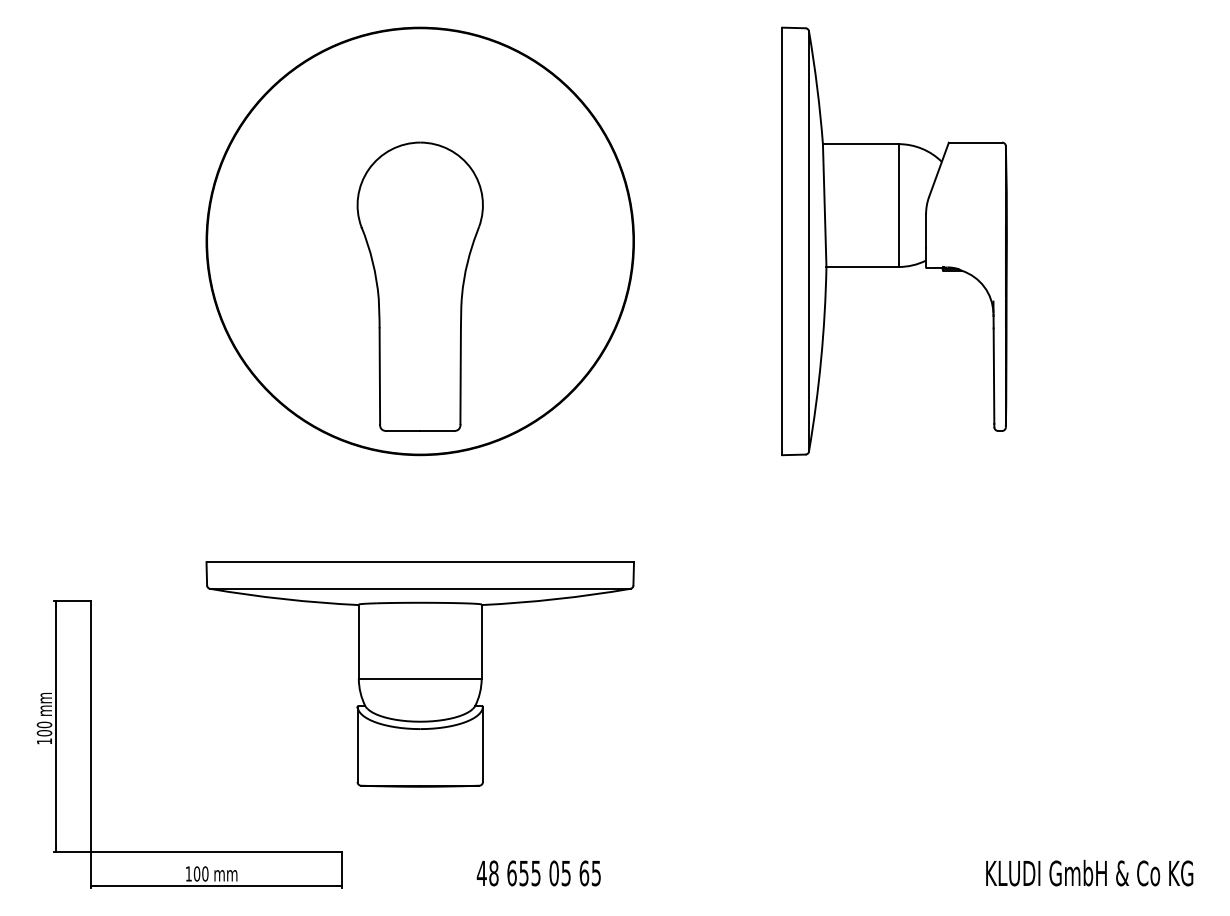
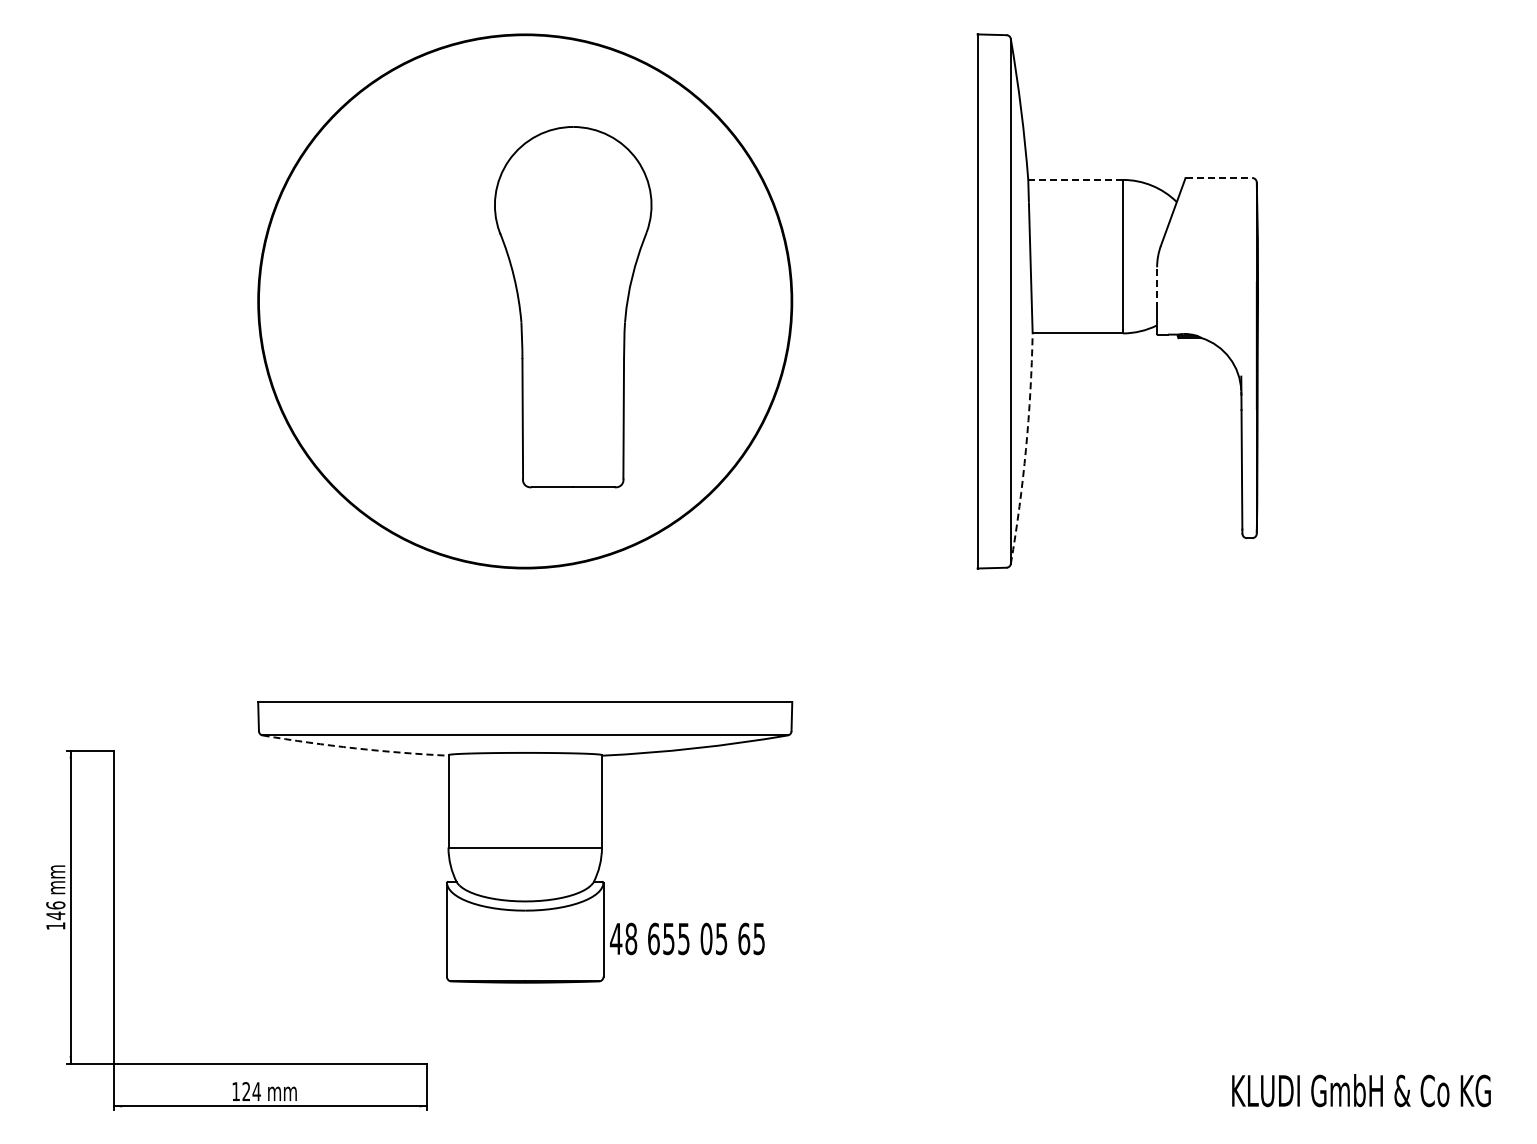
line: (976, 142) -> (1219, 177), solid -> dashed
line: (860, 143) -> (1075, 179), solid -> dashed
line: (926, 231) -> (1157, 288), solid -> dashed
part: (420, 287) -> (573, 307), moved
arc: (821, 359) -> (1026, 449), solid -> dashed
arc: (284, 599) -> (355, 748), solid -> dashed
text: (44, 728) -> (55, 910), 100 -> 146
text: (201, 873) -> (251, 1091), 100 -> 124
text: (538, 873) -> (687, 938), moved

